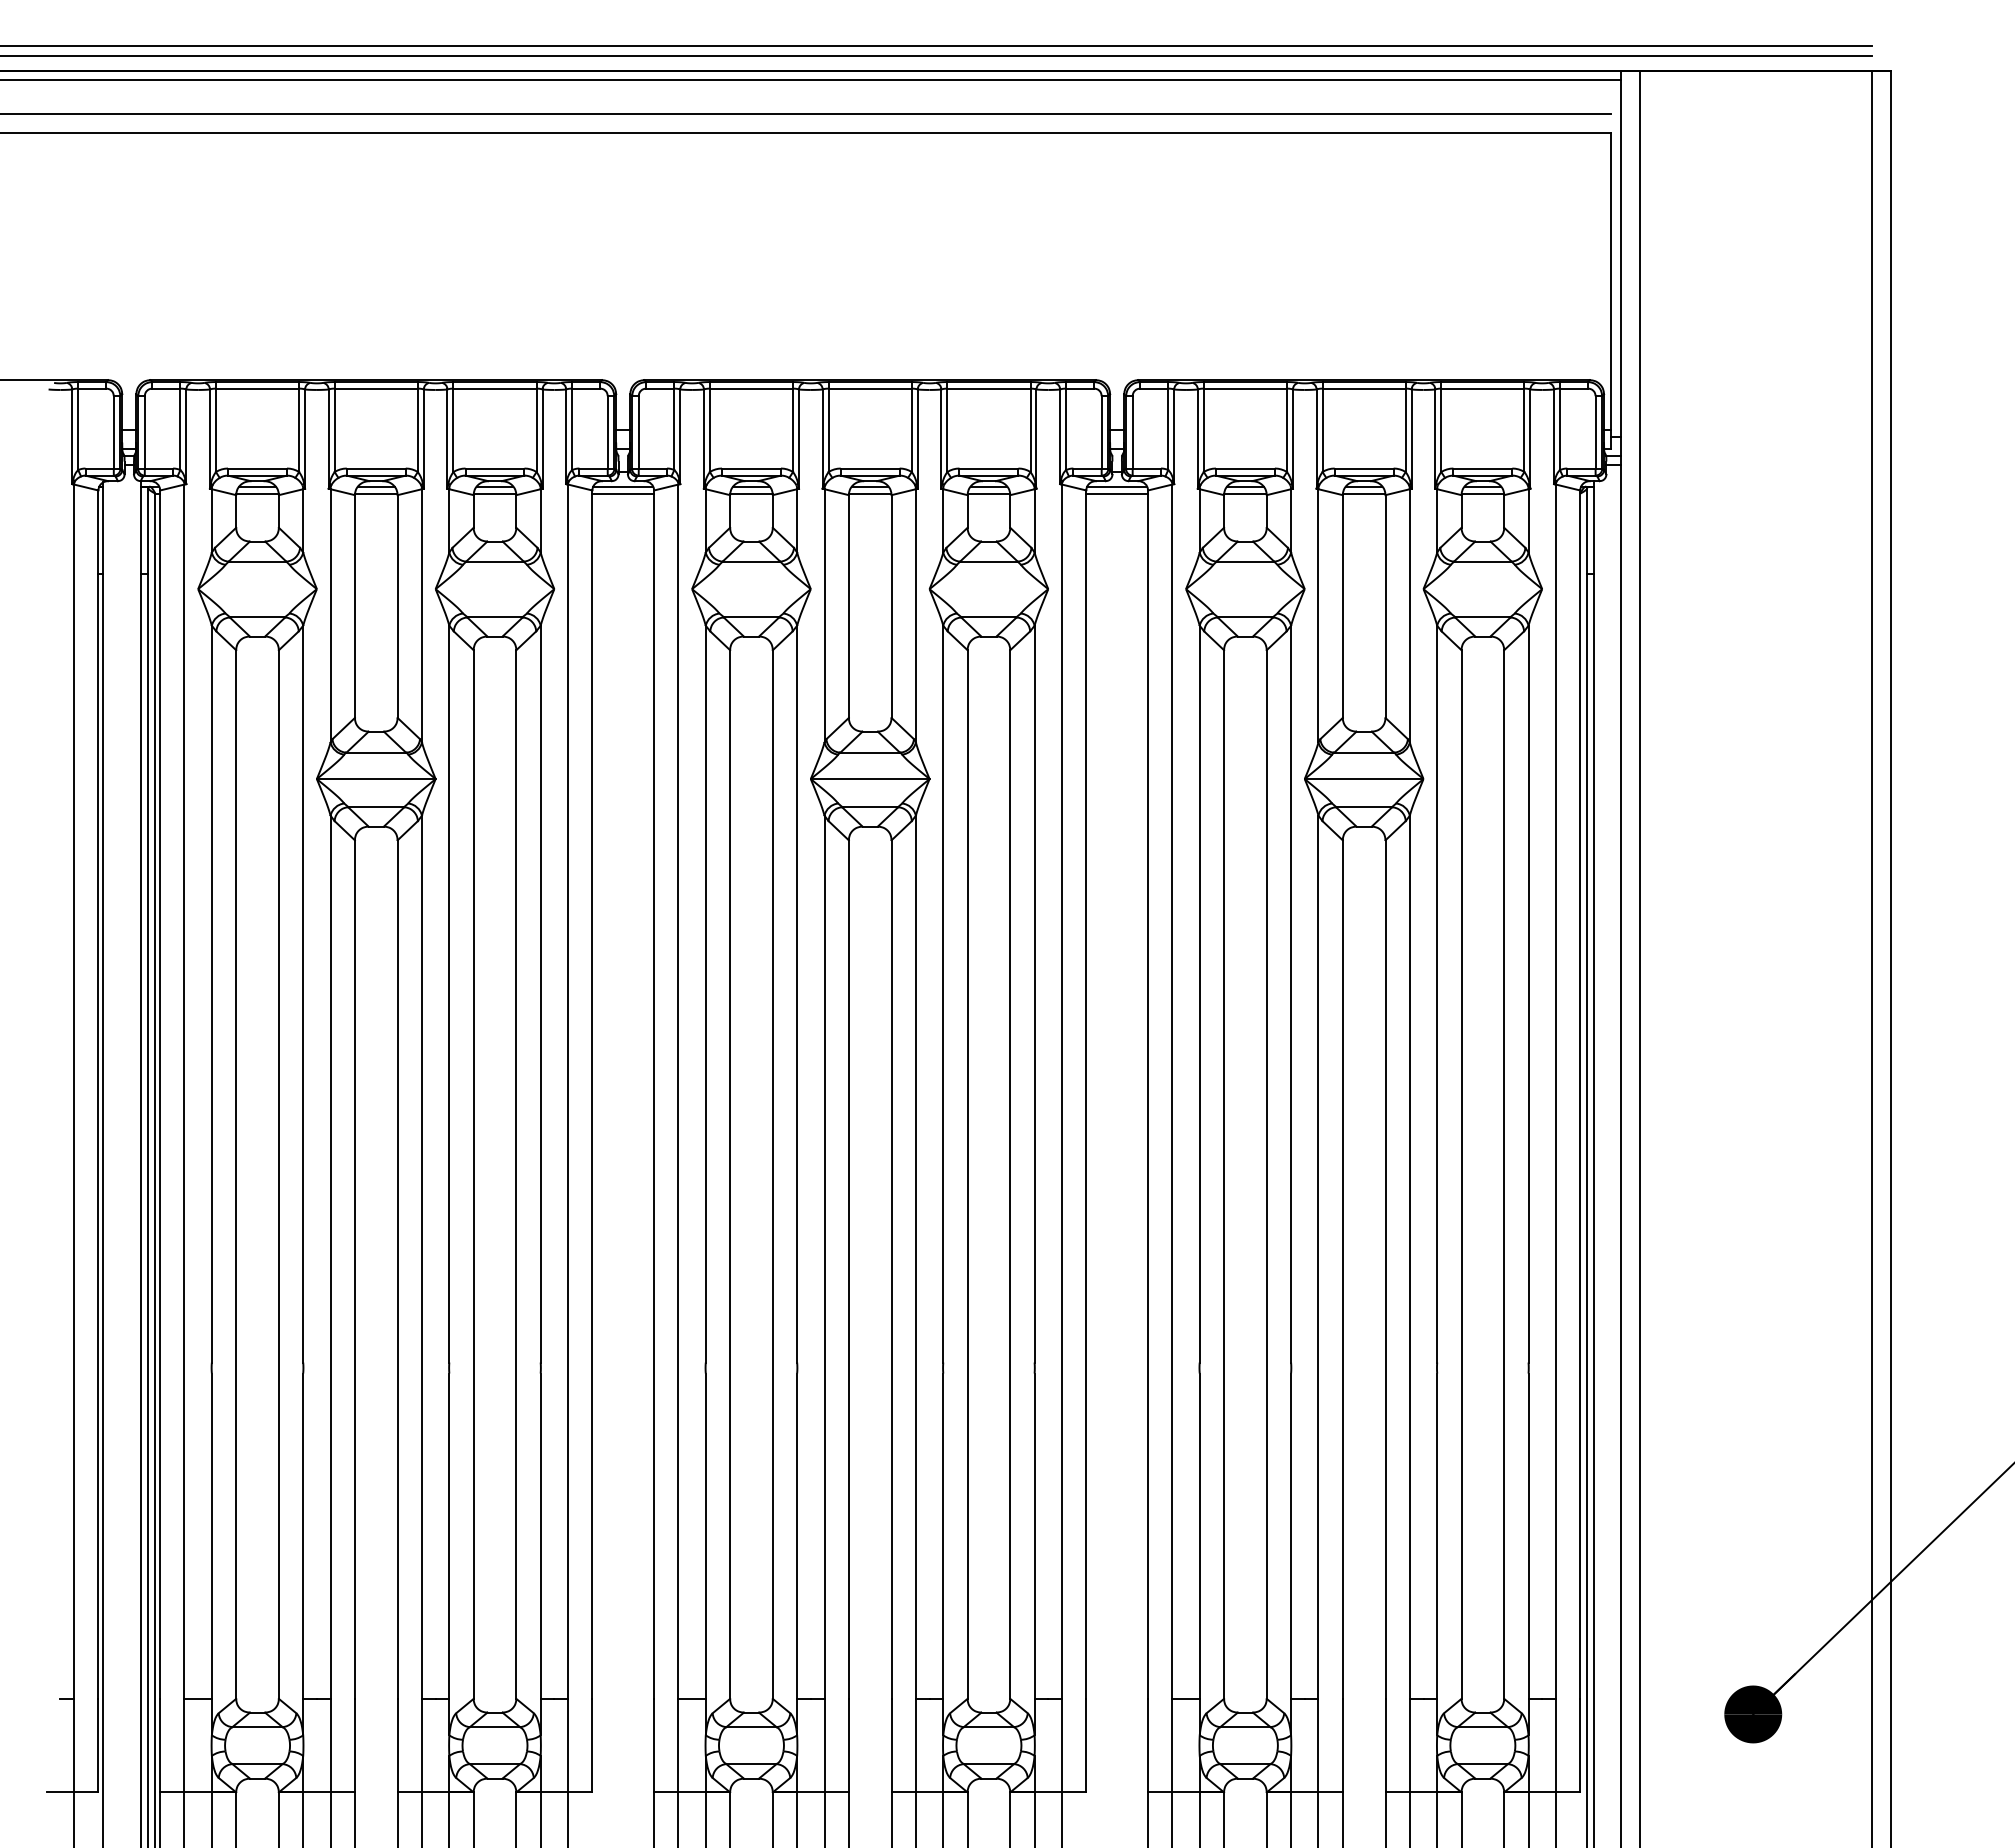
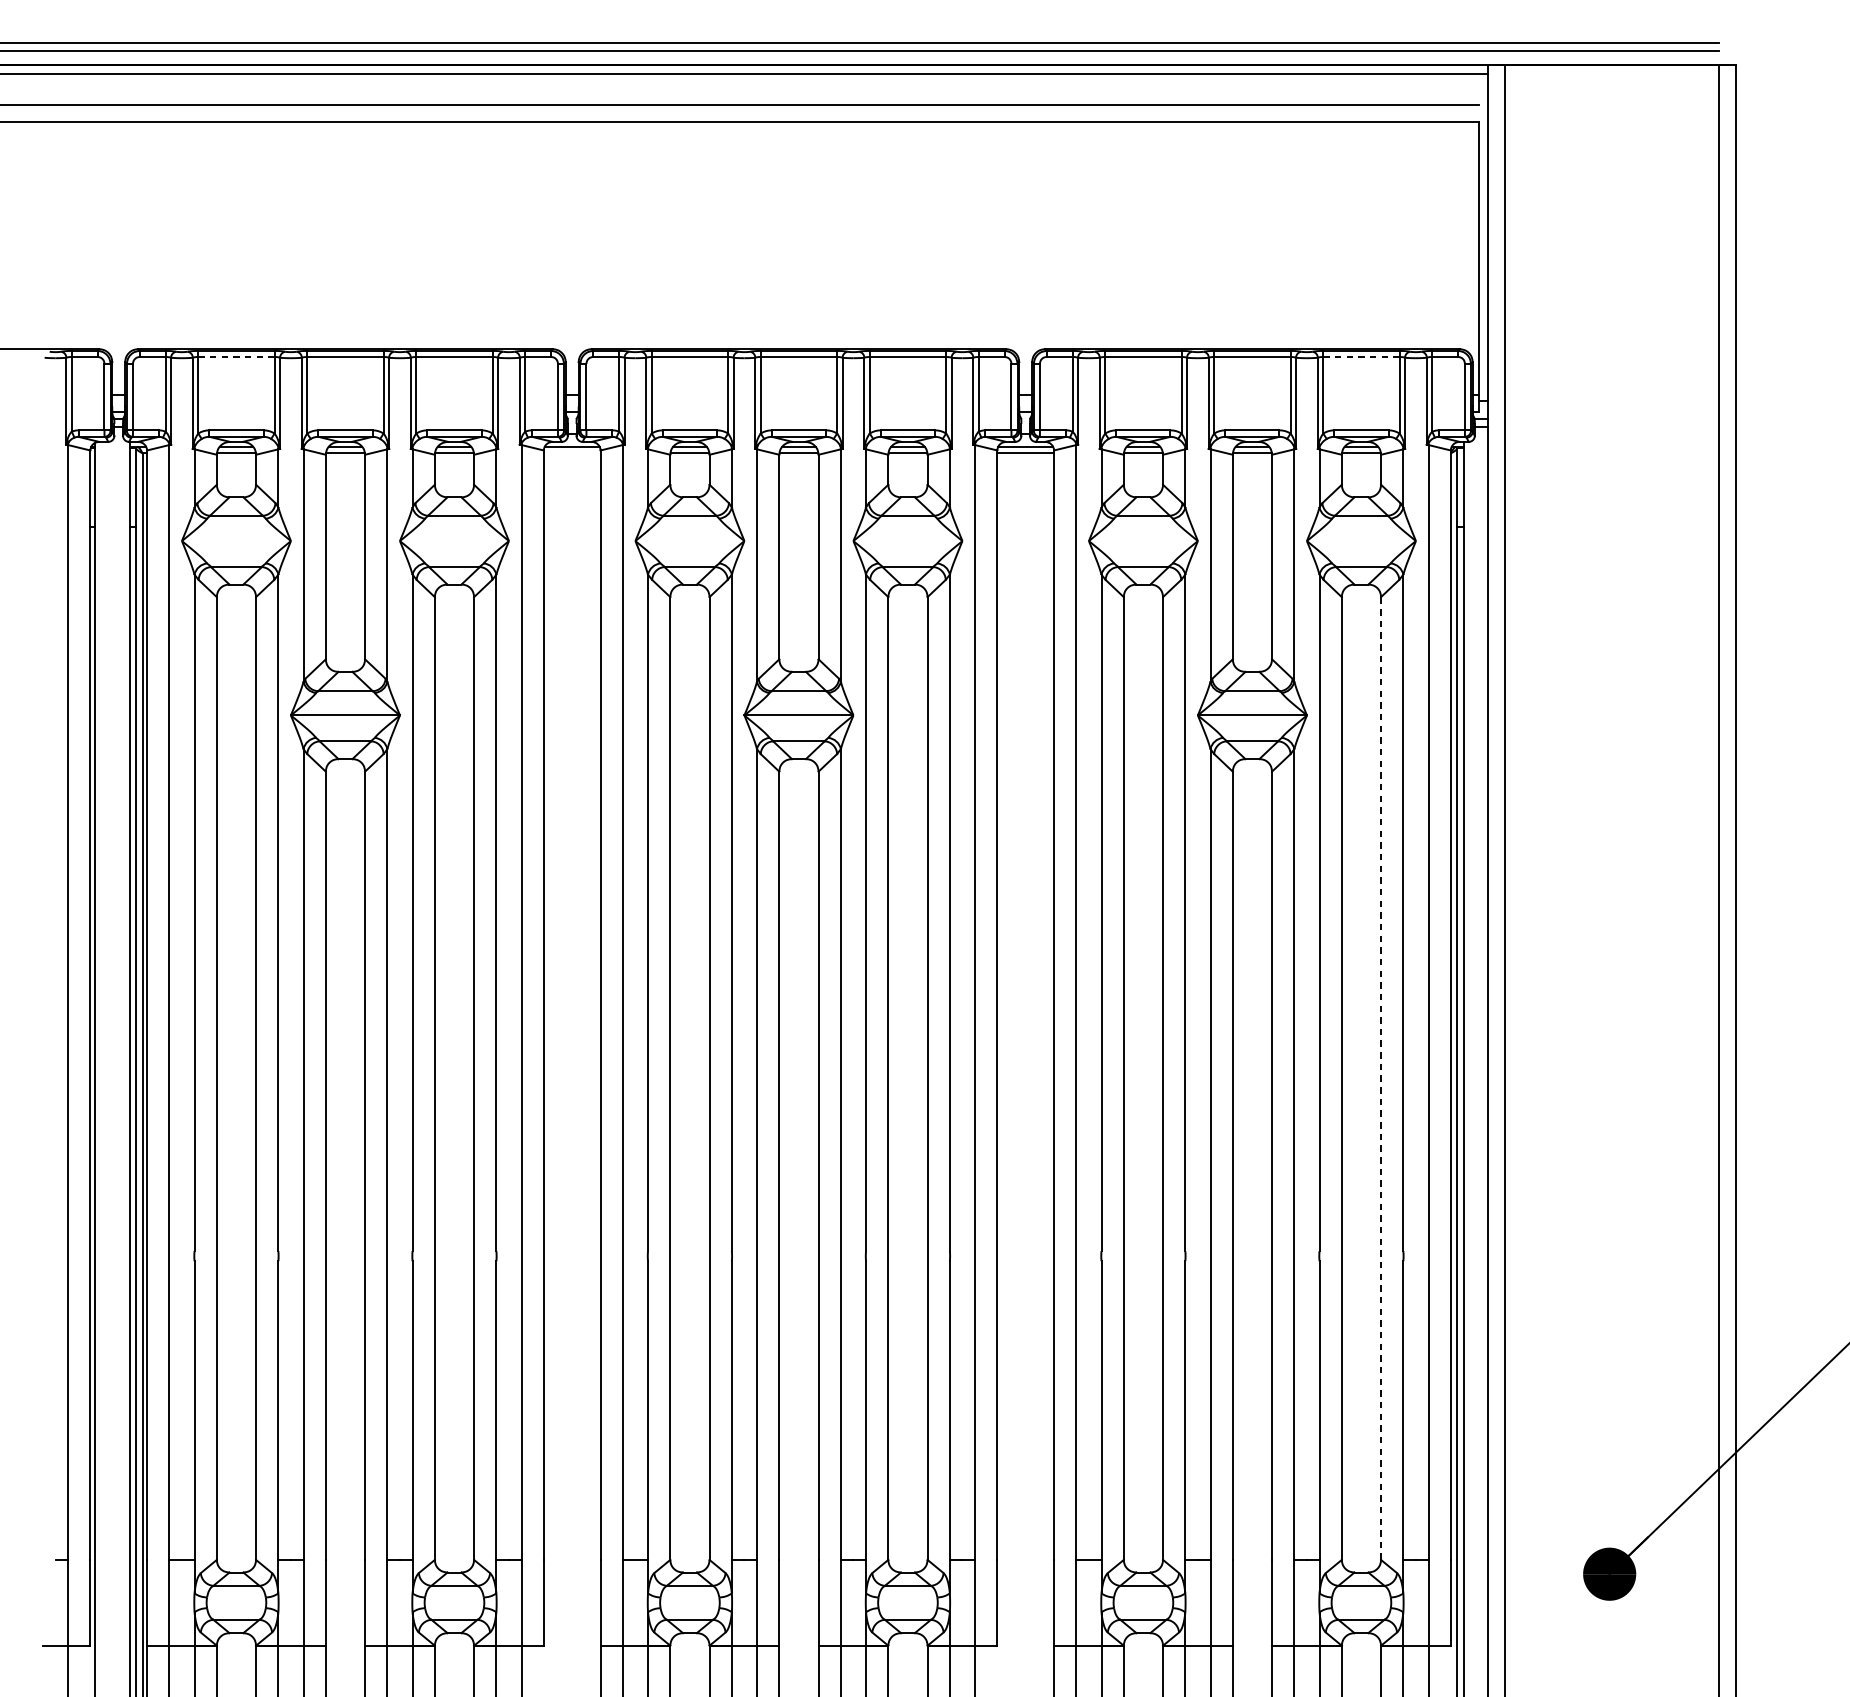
line: (257, 388) -> (236, 356), solid -> dashed
line: (1482, 388) -> (1361, 356), solid -> dashed
line: (623, 493) -> (572, 453), removed
line: (1504, 1174) -> (1381, 1078), solid -> dashed

